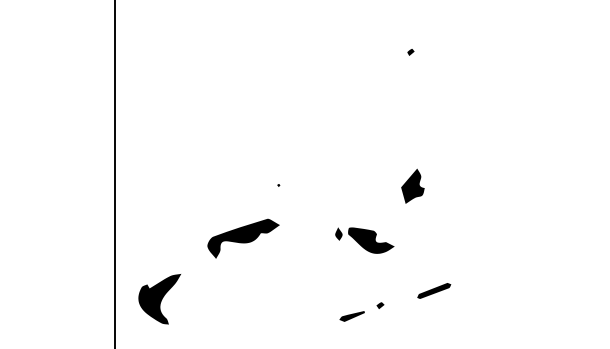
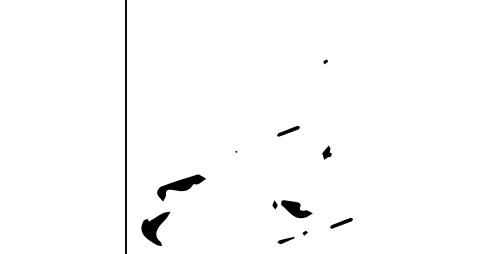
line: (355, 155) -> (288, 131), added
part: (412, 186) -> (326, 152), size x0.6
part: (243, 238) -> (181, 187), moved
part: (364, 241) -> (292, 209), moved

